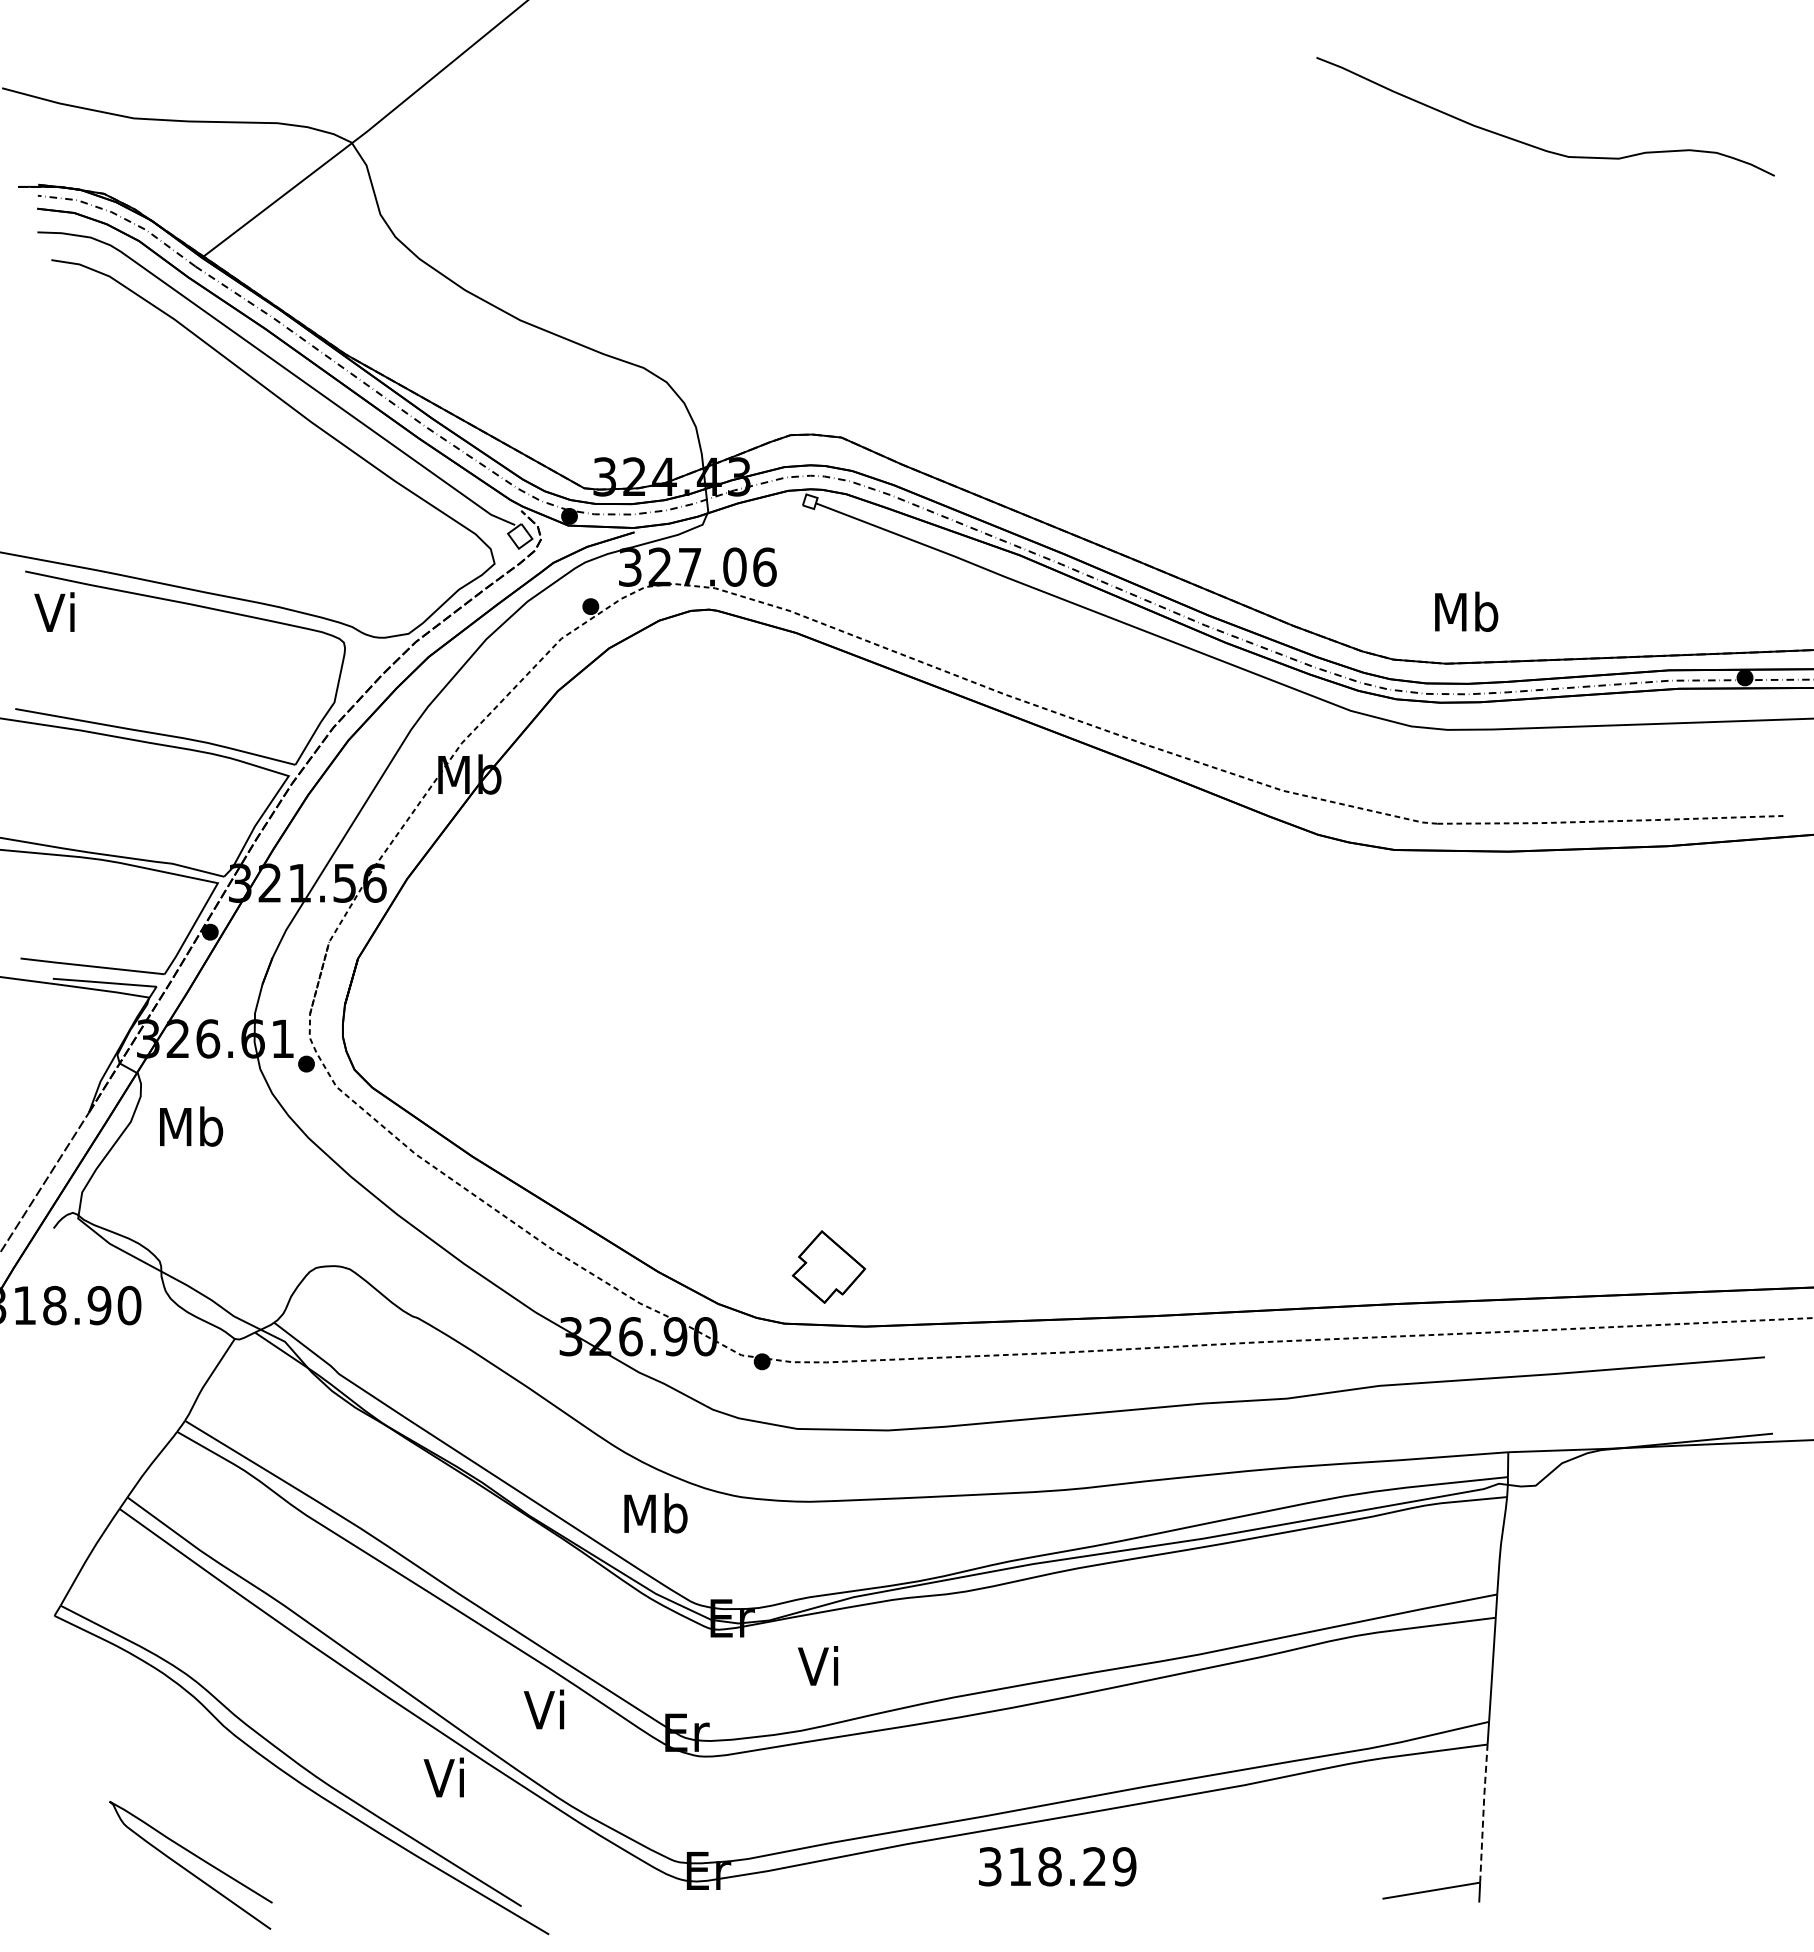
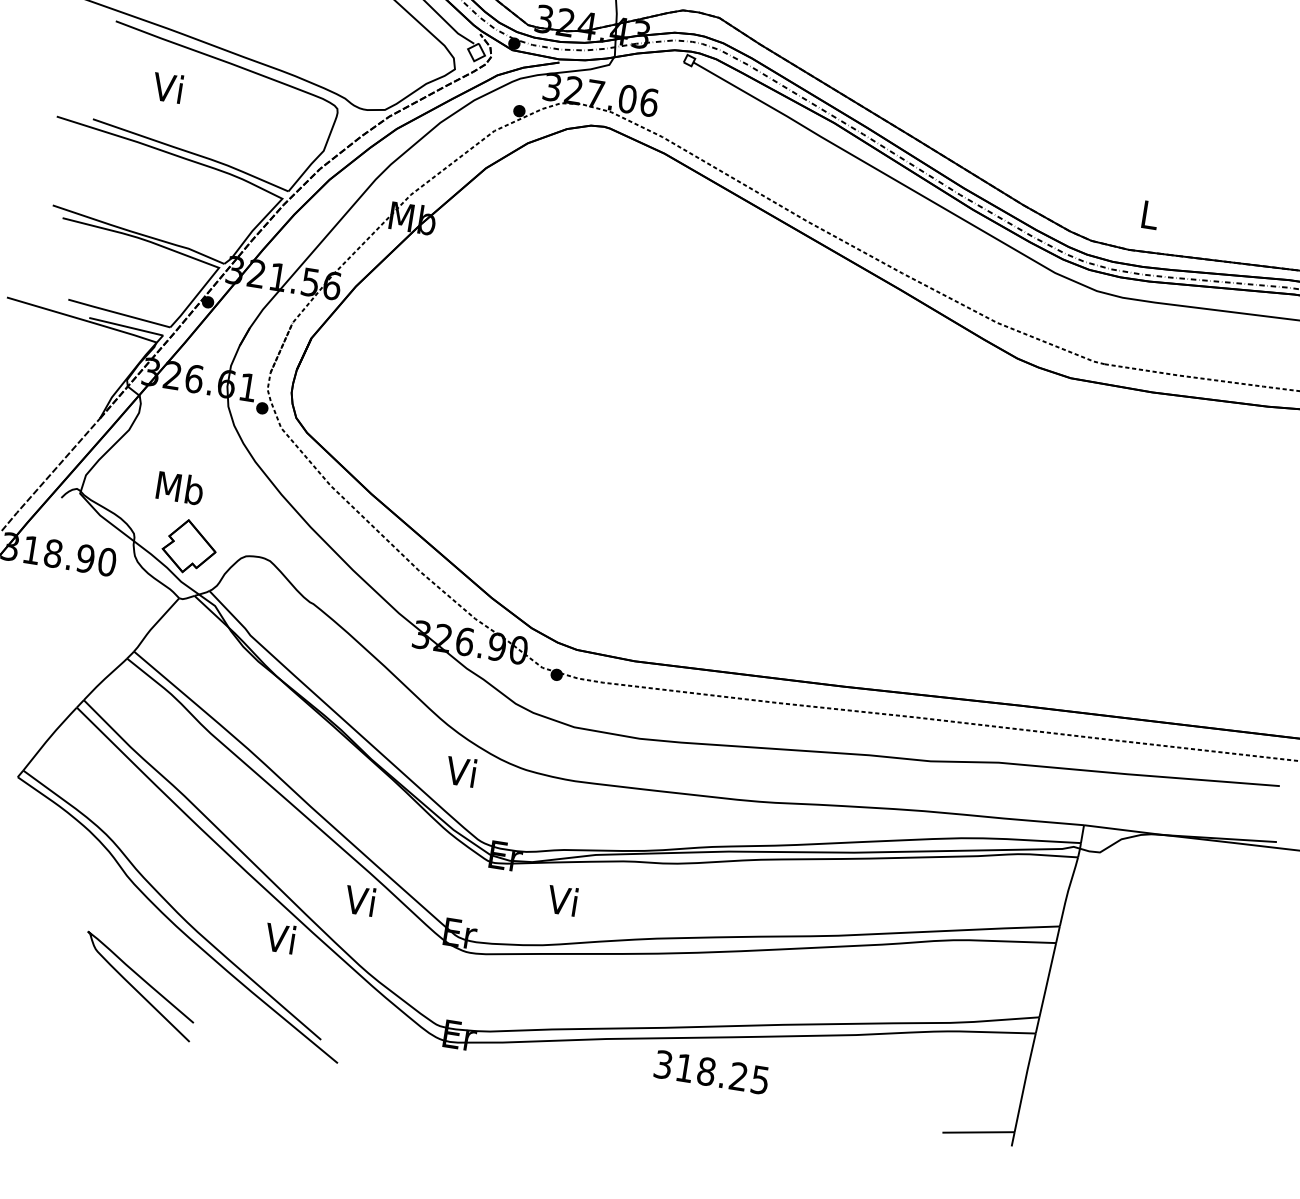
text: (54, 611) -> (167, 87), moved
text: (1466, 611) -> (1149, 214), Mb -> L
text: (191, 1126) -> (180, 487), moved
part: (828, 1266) -> (189, 546), moved
text: (655, 1513) -> (462, 772), Mb -> Vi
line: (1483, 1812) -> (1025, 1082), dashed -> solid
text: (1124, 1866) -> (760, 1079), 318.29 -> 318.25
curve: (186, 1868) -> (135, 988), moved

